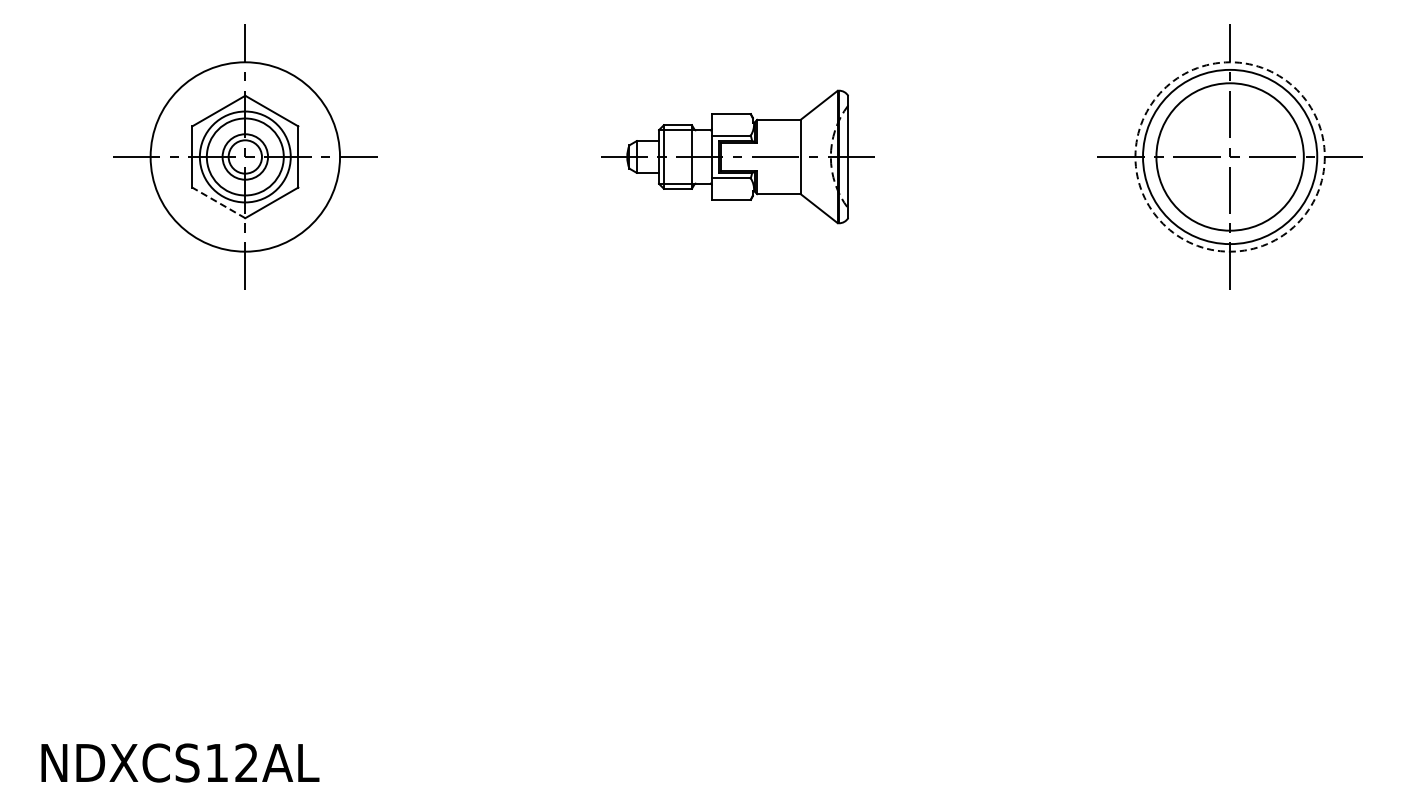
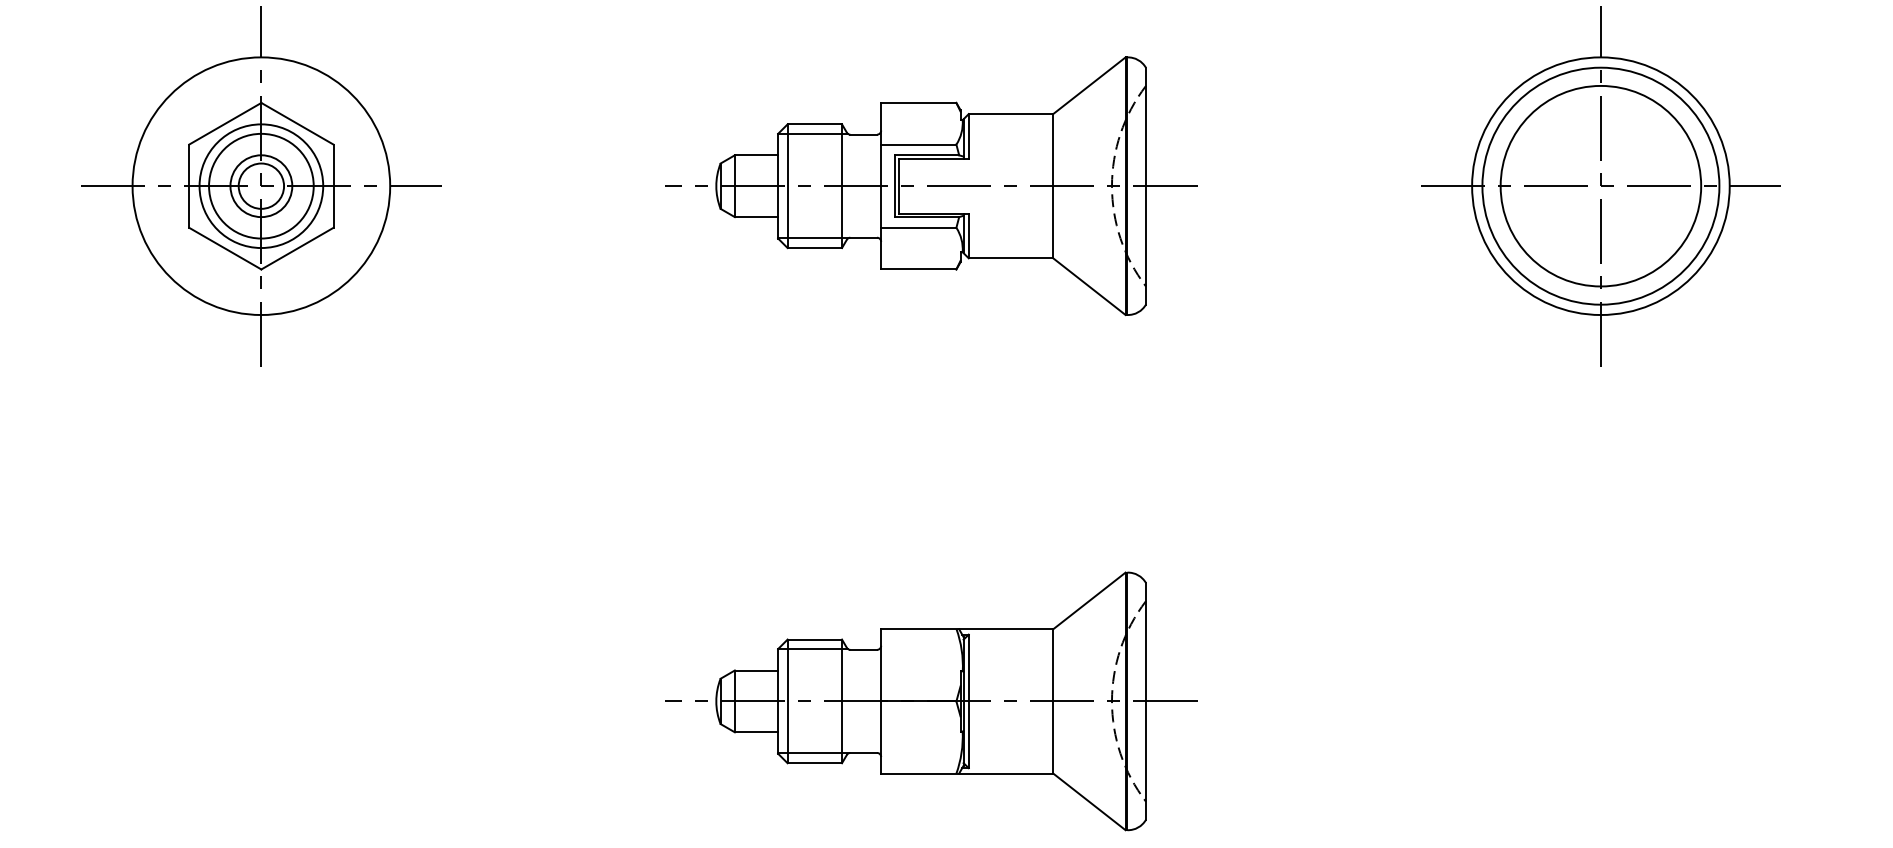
part: (737, 156) -> (930, 185), size x1.43
circle: (1229, 156) -> (1600, 185), dashed -> solid
line: (218, 202) -> (224, 248), dashed -> solid
part: (737, 535) -> (930, 701), added

